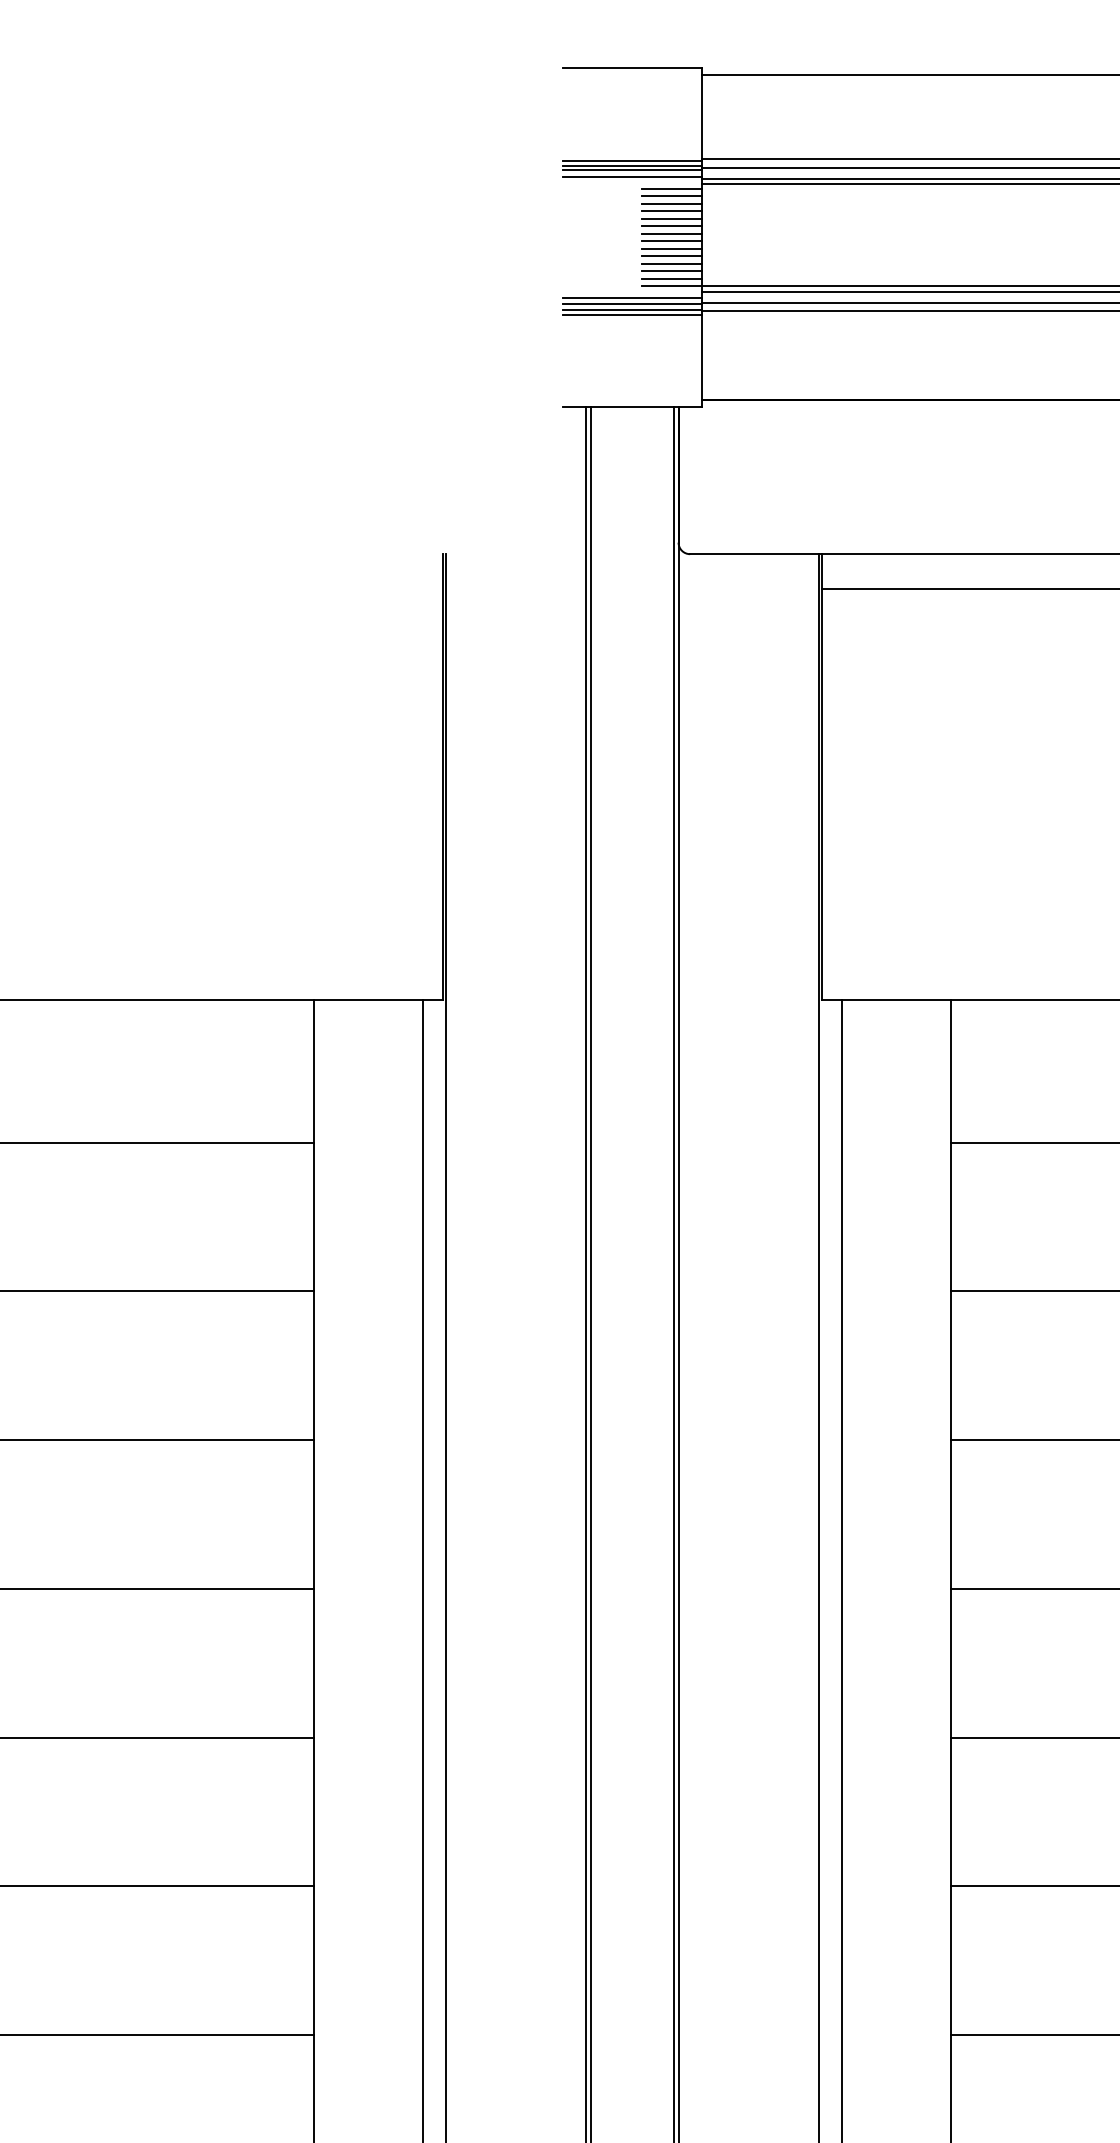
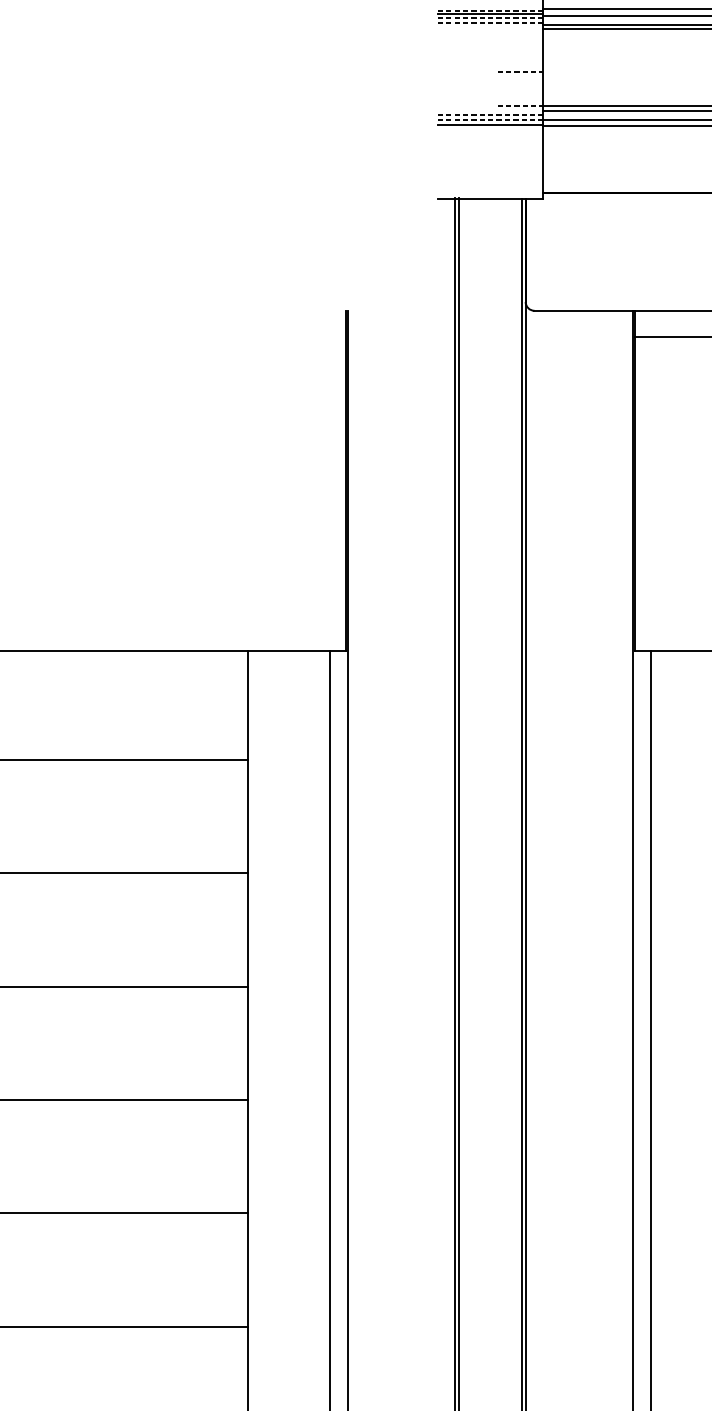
line: (632, 161) -> (490, 11), solid -> dashed
line: (632, 170) -> (490, 18), solid -> dashed
line: (632, 176) -> (490, 22), solid -> dashed
line: (671, 188) -> (520, 31), removed
line: (671, 195) -> (520, 37), removed
line: (671, 203) -> (520, 43), removed
line: (671, 210) -> (520, 48), removed
line: (671, 218) -> (520, 54), removed
line: (671, 225) -> (520, 60), removed
line: (671, 233) -> (520, 66), removed
line: (671, 240) -> (520, 71), solid -> dashed
line: (671, 248) -> (520, 77), removed
line: (671, 255) -> (520, 82), removed
line: (671, 263) -> (520, 89), removed
line: (671, 270) -> (520, 94), removed
line: (671, 278) -> (520, 100), removed
line: (671, 285) -> (520, 105), solid -> dashed
line: (632, 297) -> (490, 115), solid -> dashed
line: (632, 303) -> (490, 119), solid -> dashed
line: (632, 314) -> (490, 127), removed

